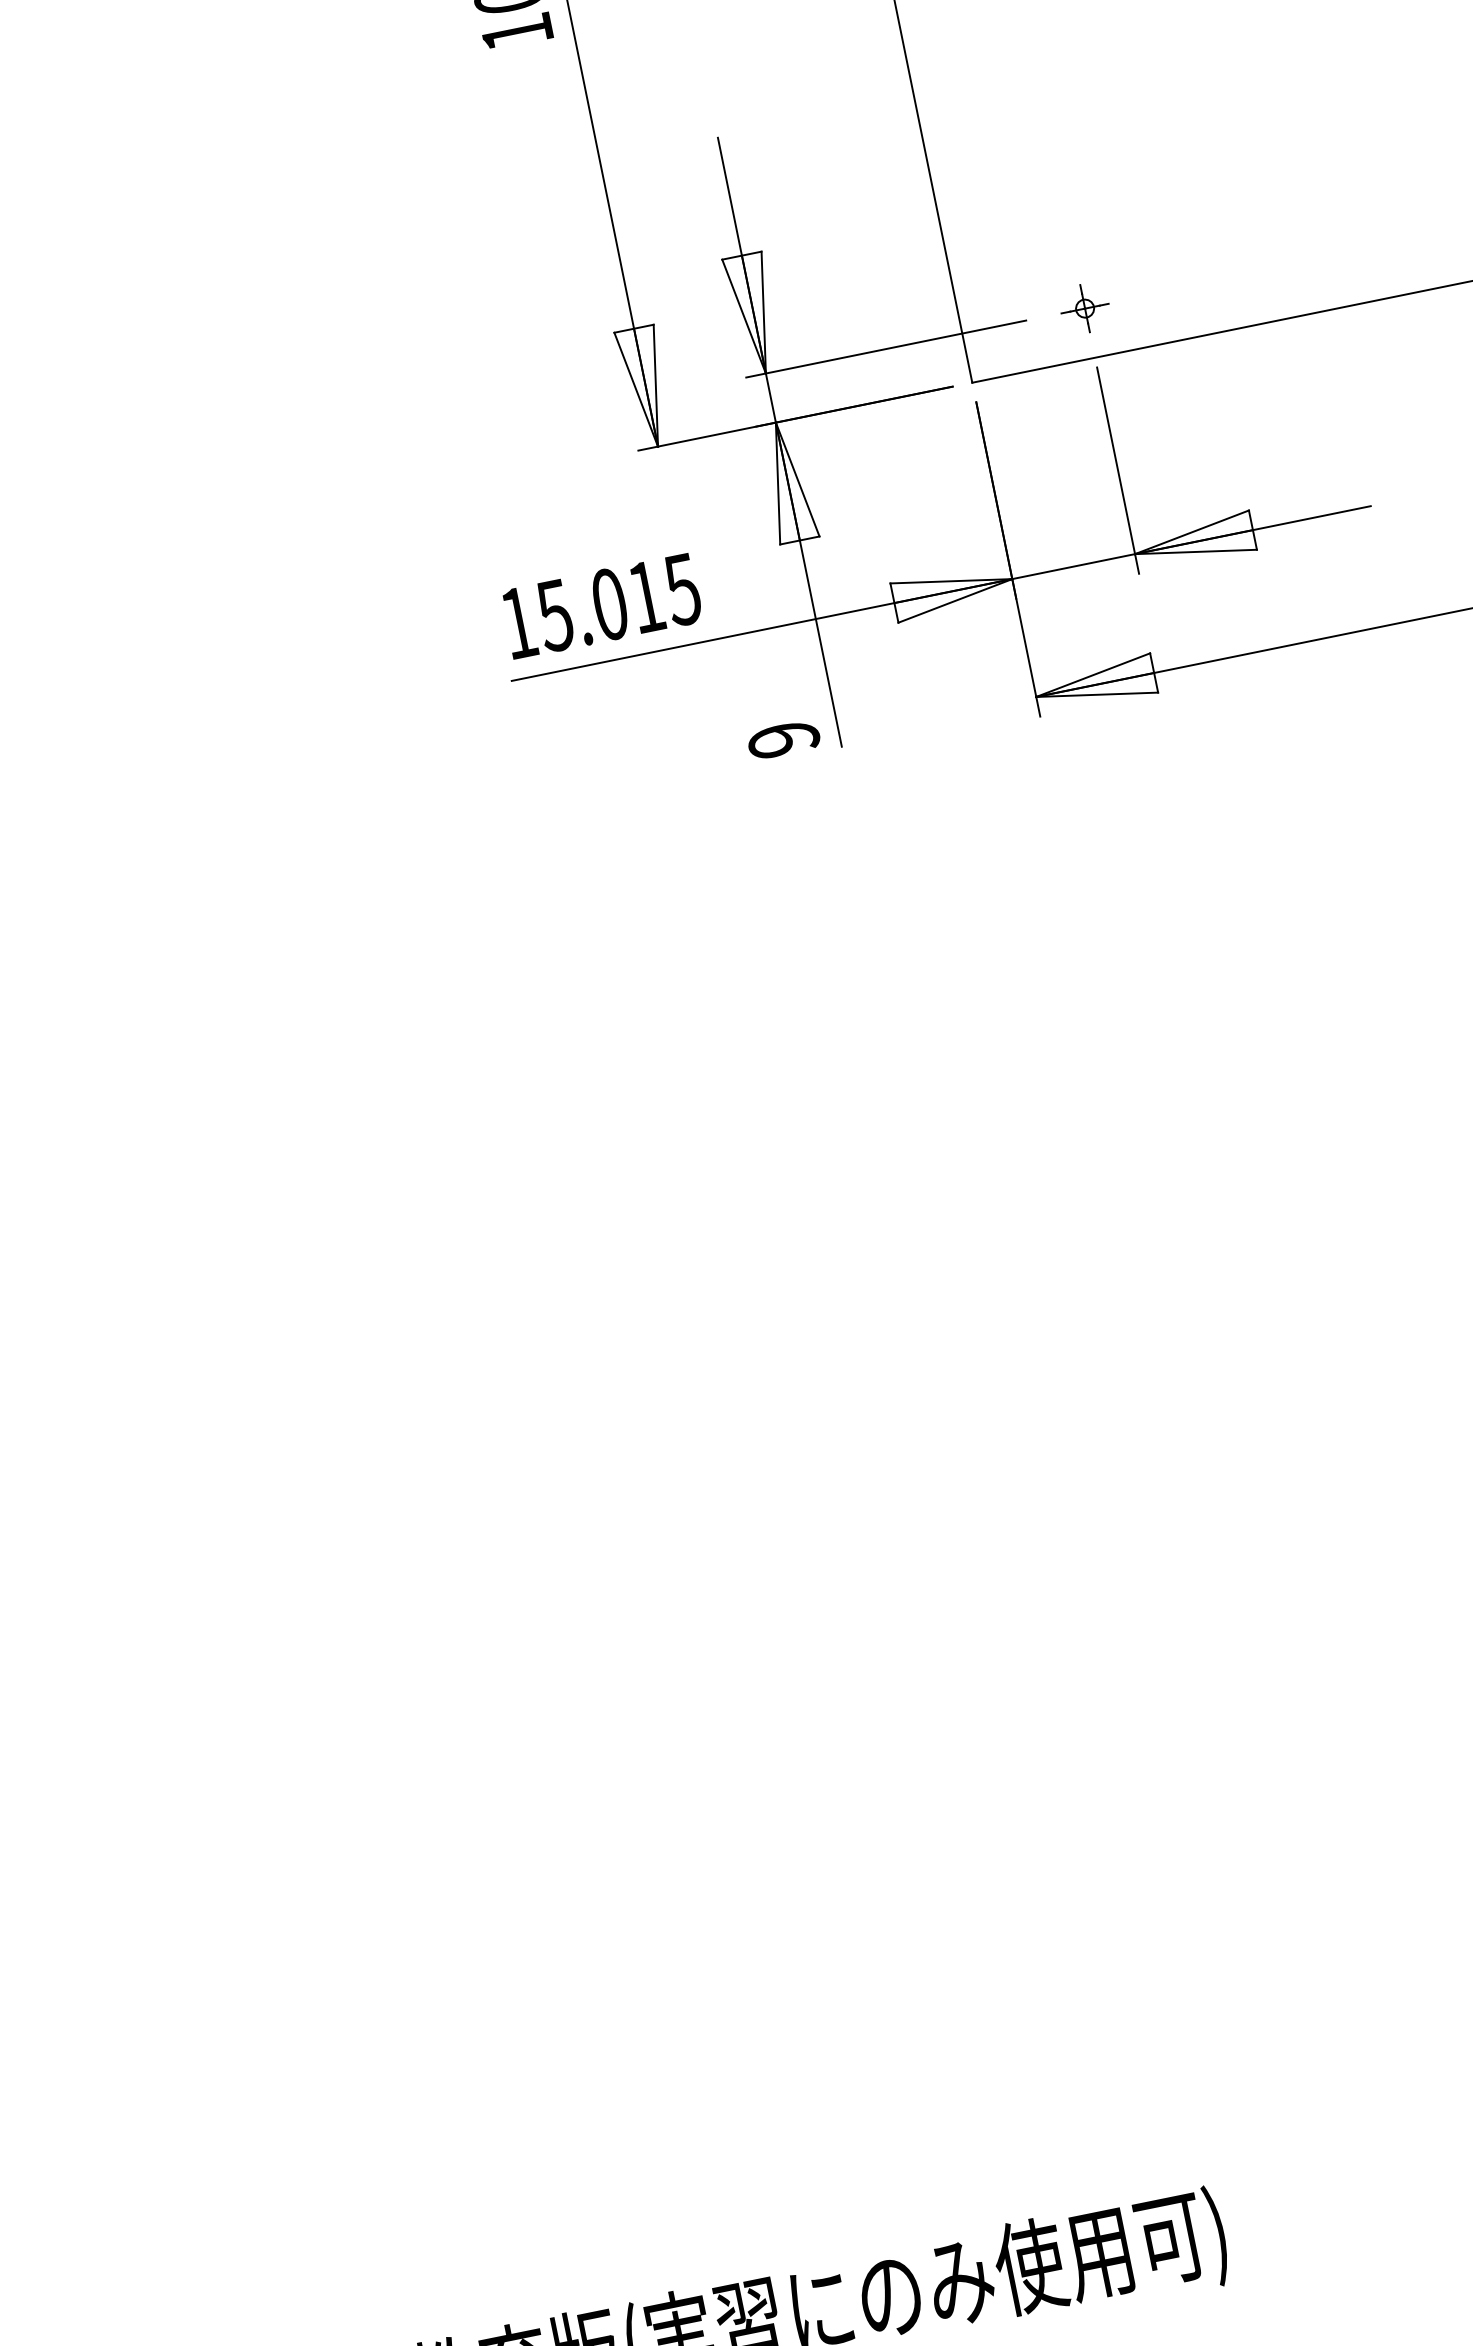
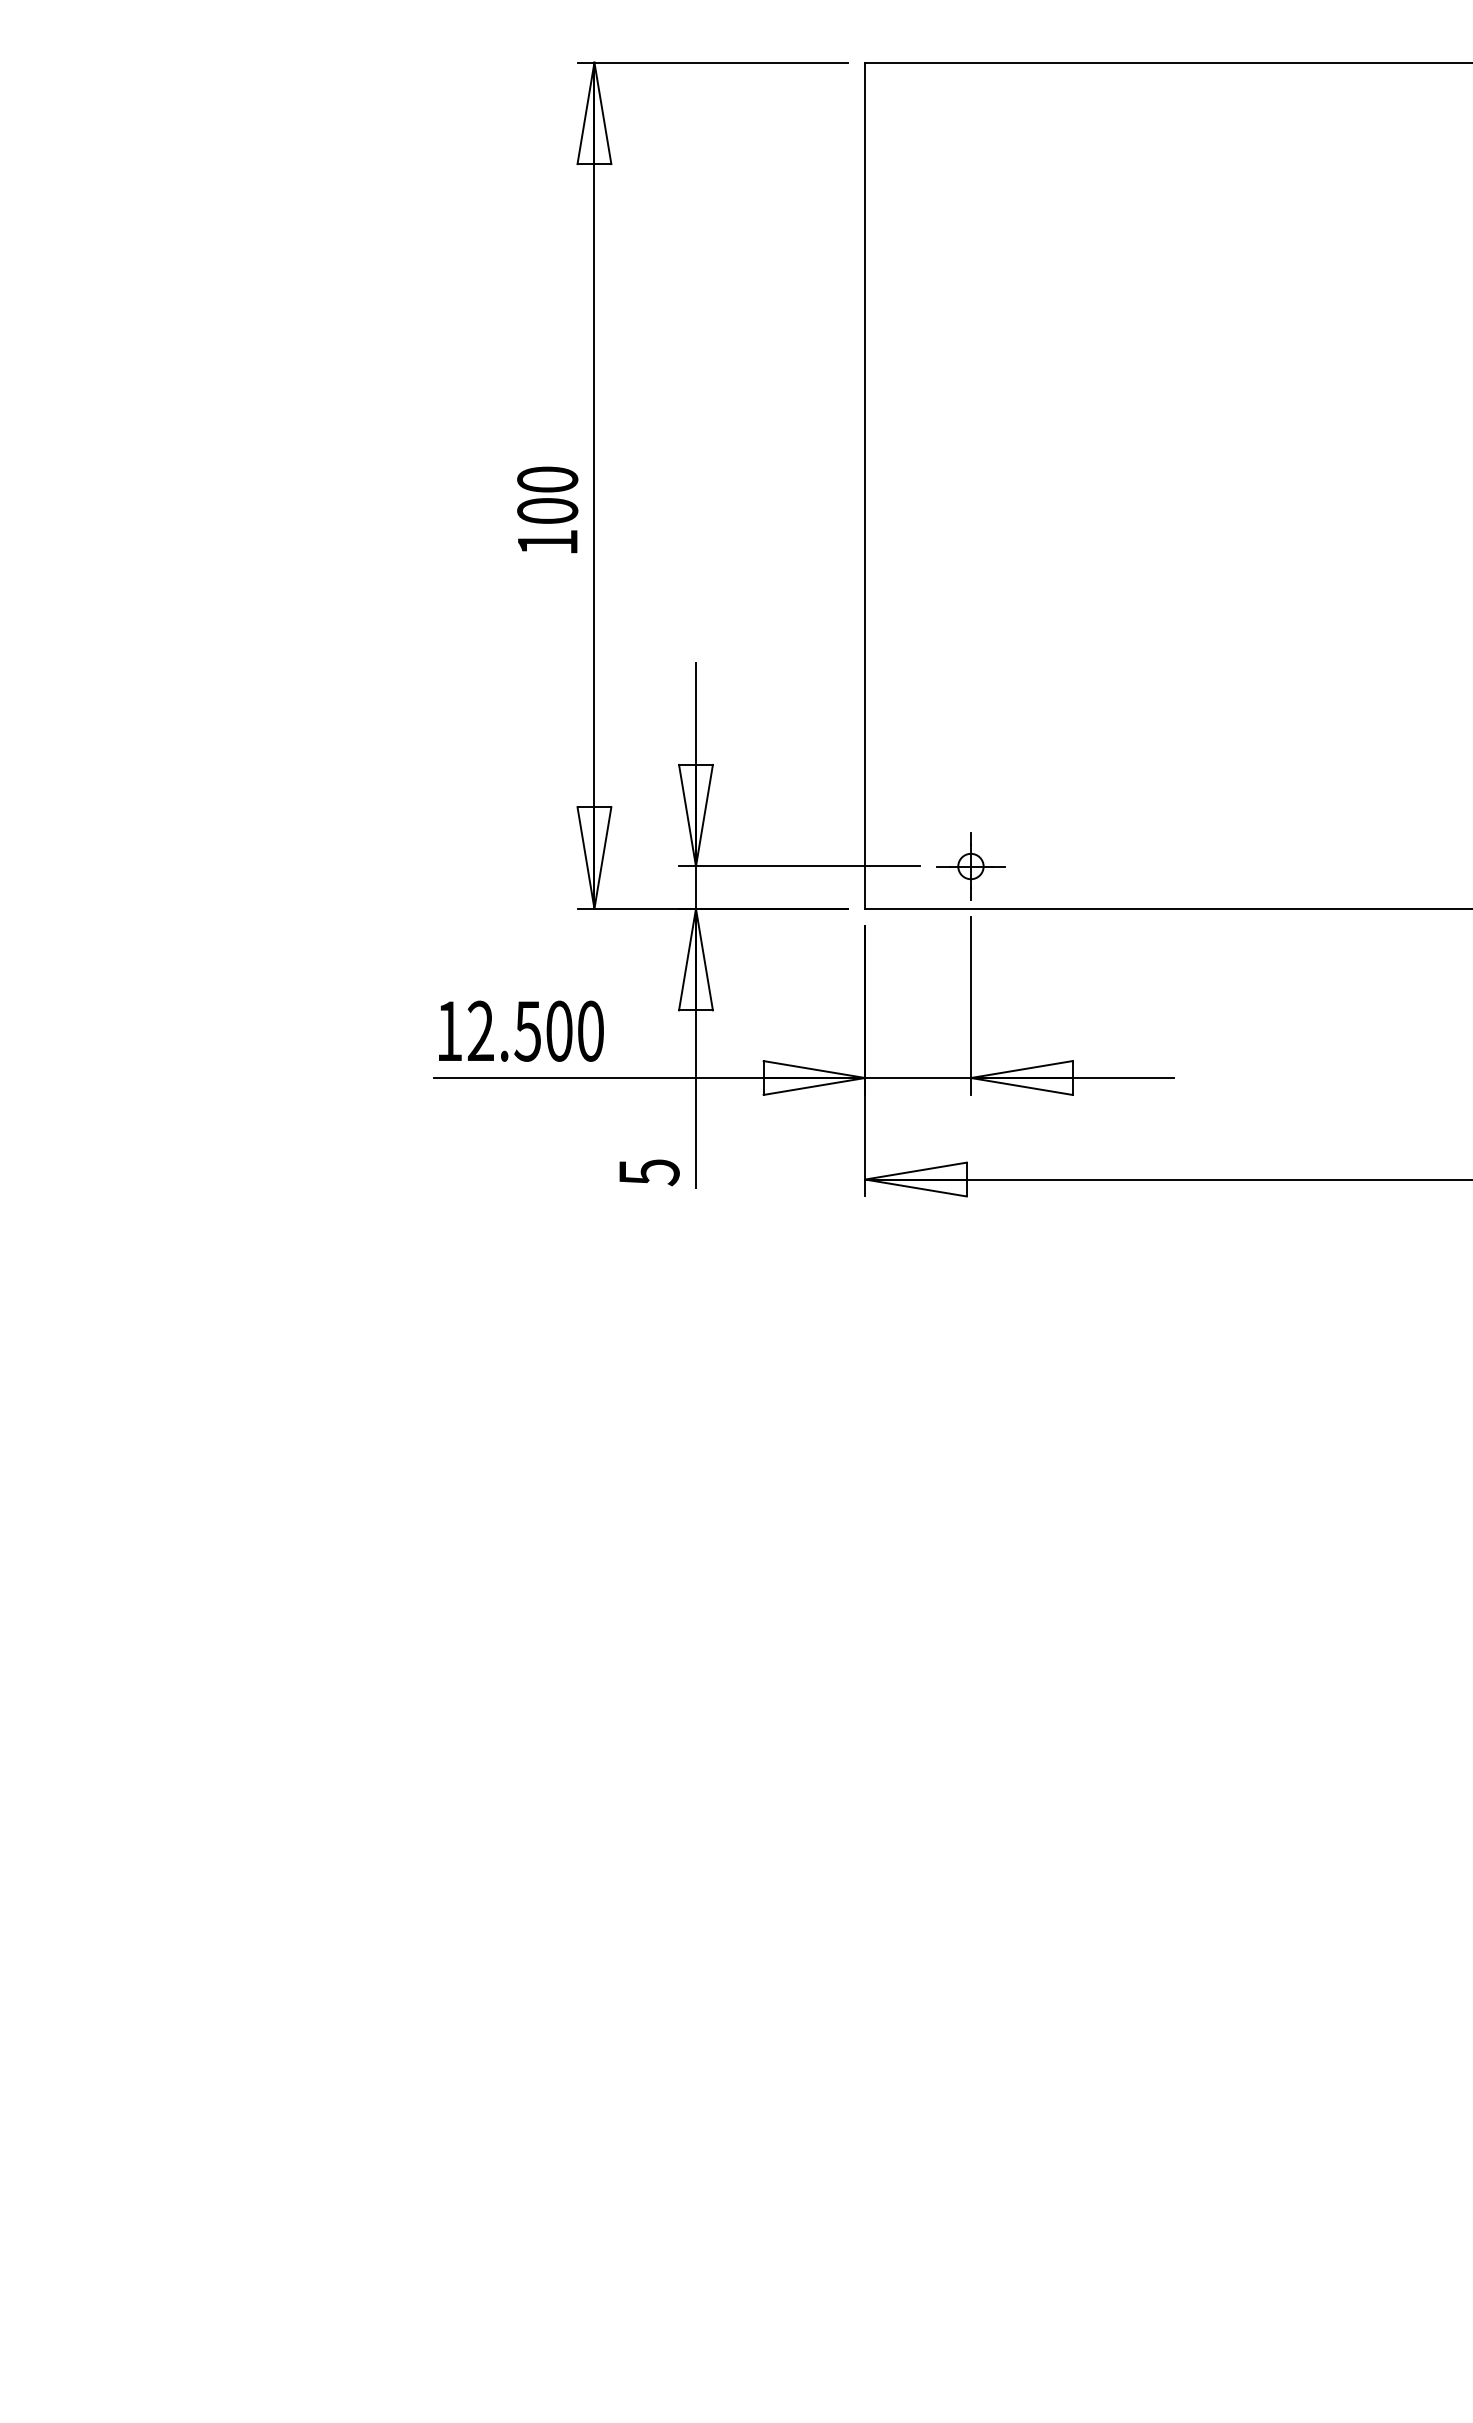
part: (1084, 308) -> (970, 866), size x1.67
text: (618, 601) -> (535, 1030), 15.015 -> 12.500
text: (783, 739) -> (648, 1172), 9 -> 5

